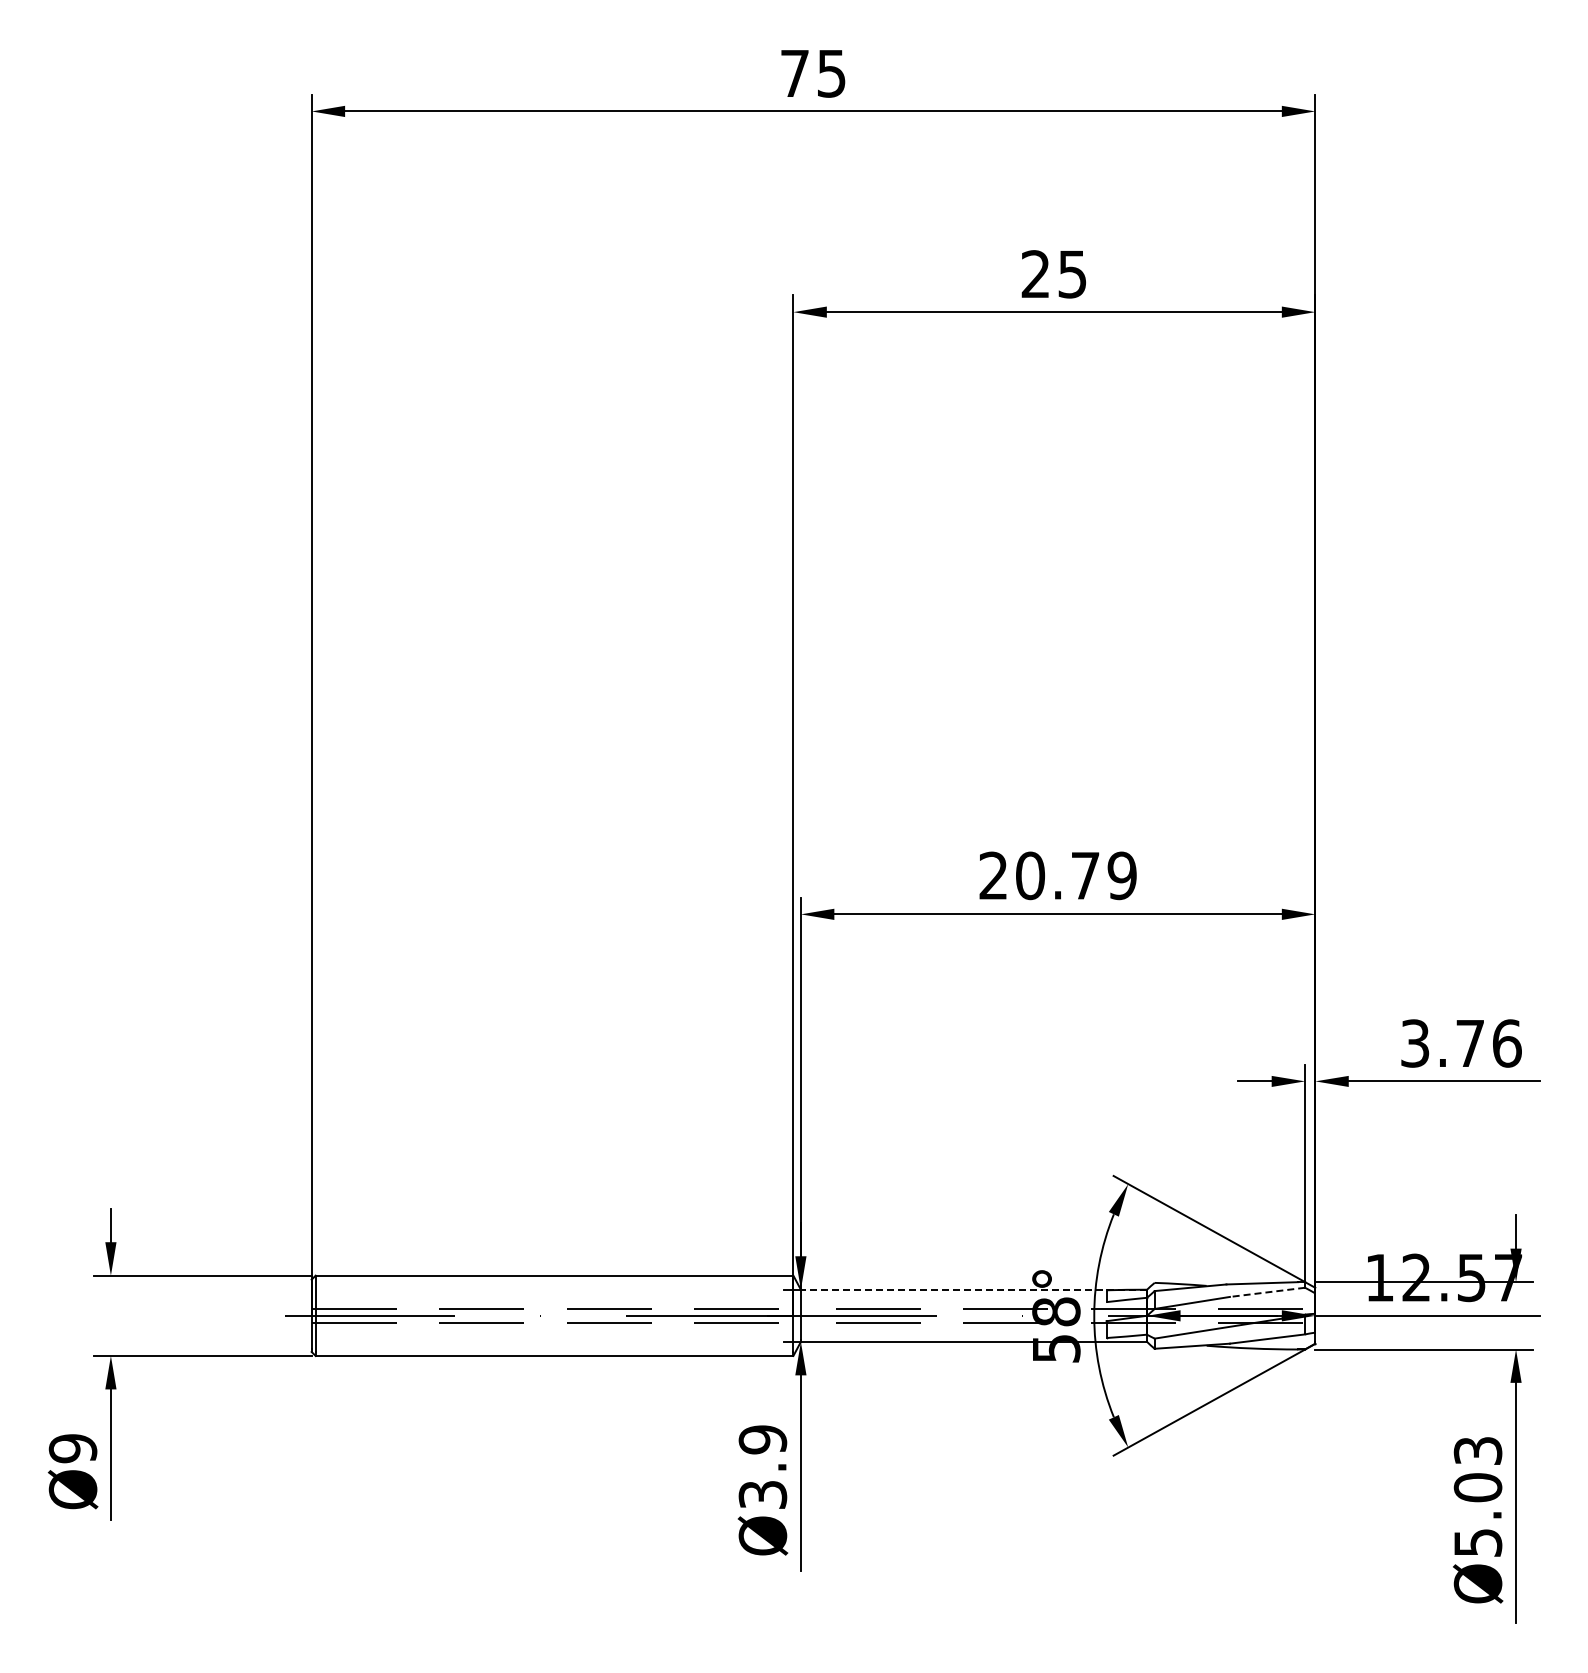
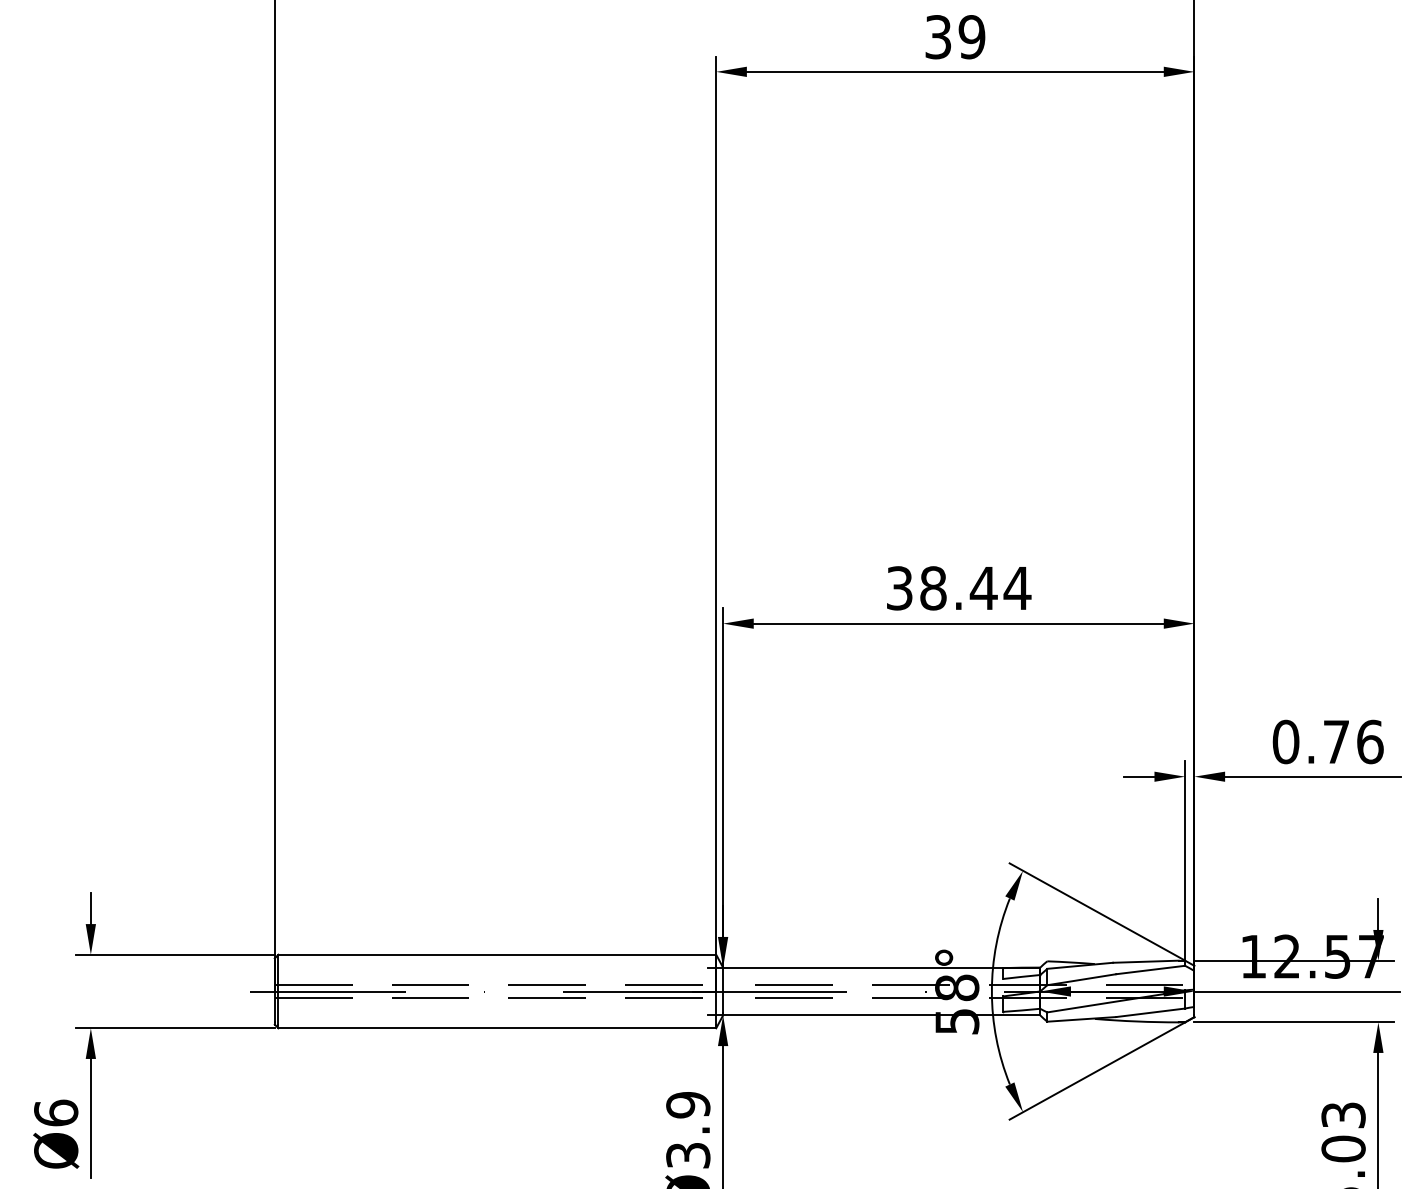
text: (1053, 274) -> (954, 37), 25 -> 39
text: (1058, 875) -> (959, 588), 20.79 -> 38.44
text: (1414, 1043) -> (1285, 741), 3.76 -> 0.76
line: (973, 1289) -> (881, 967), dashed -> solid
line: (1267, 1292) -> (1150, 970), dashed -> solid
text: (72, 1448) -> (55, 1113), Ø9 -> Ø6

